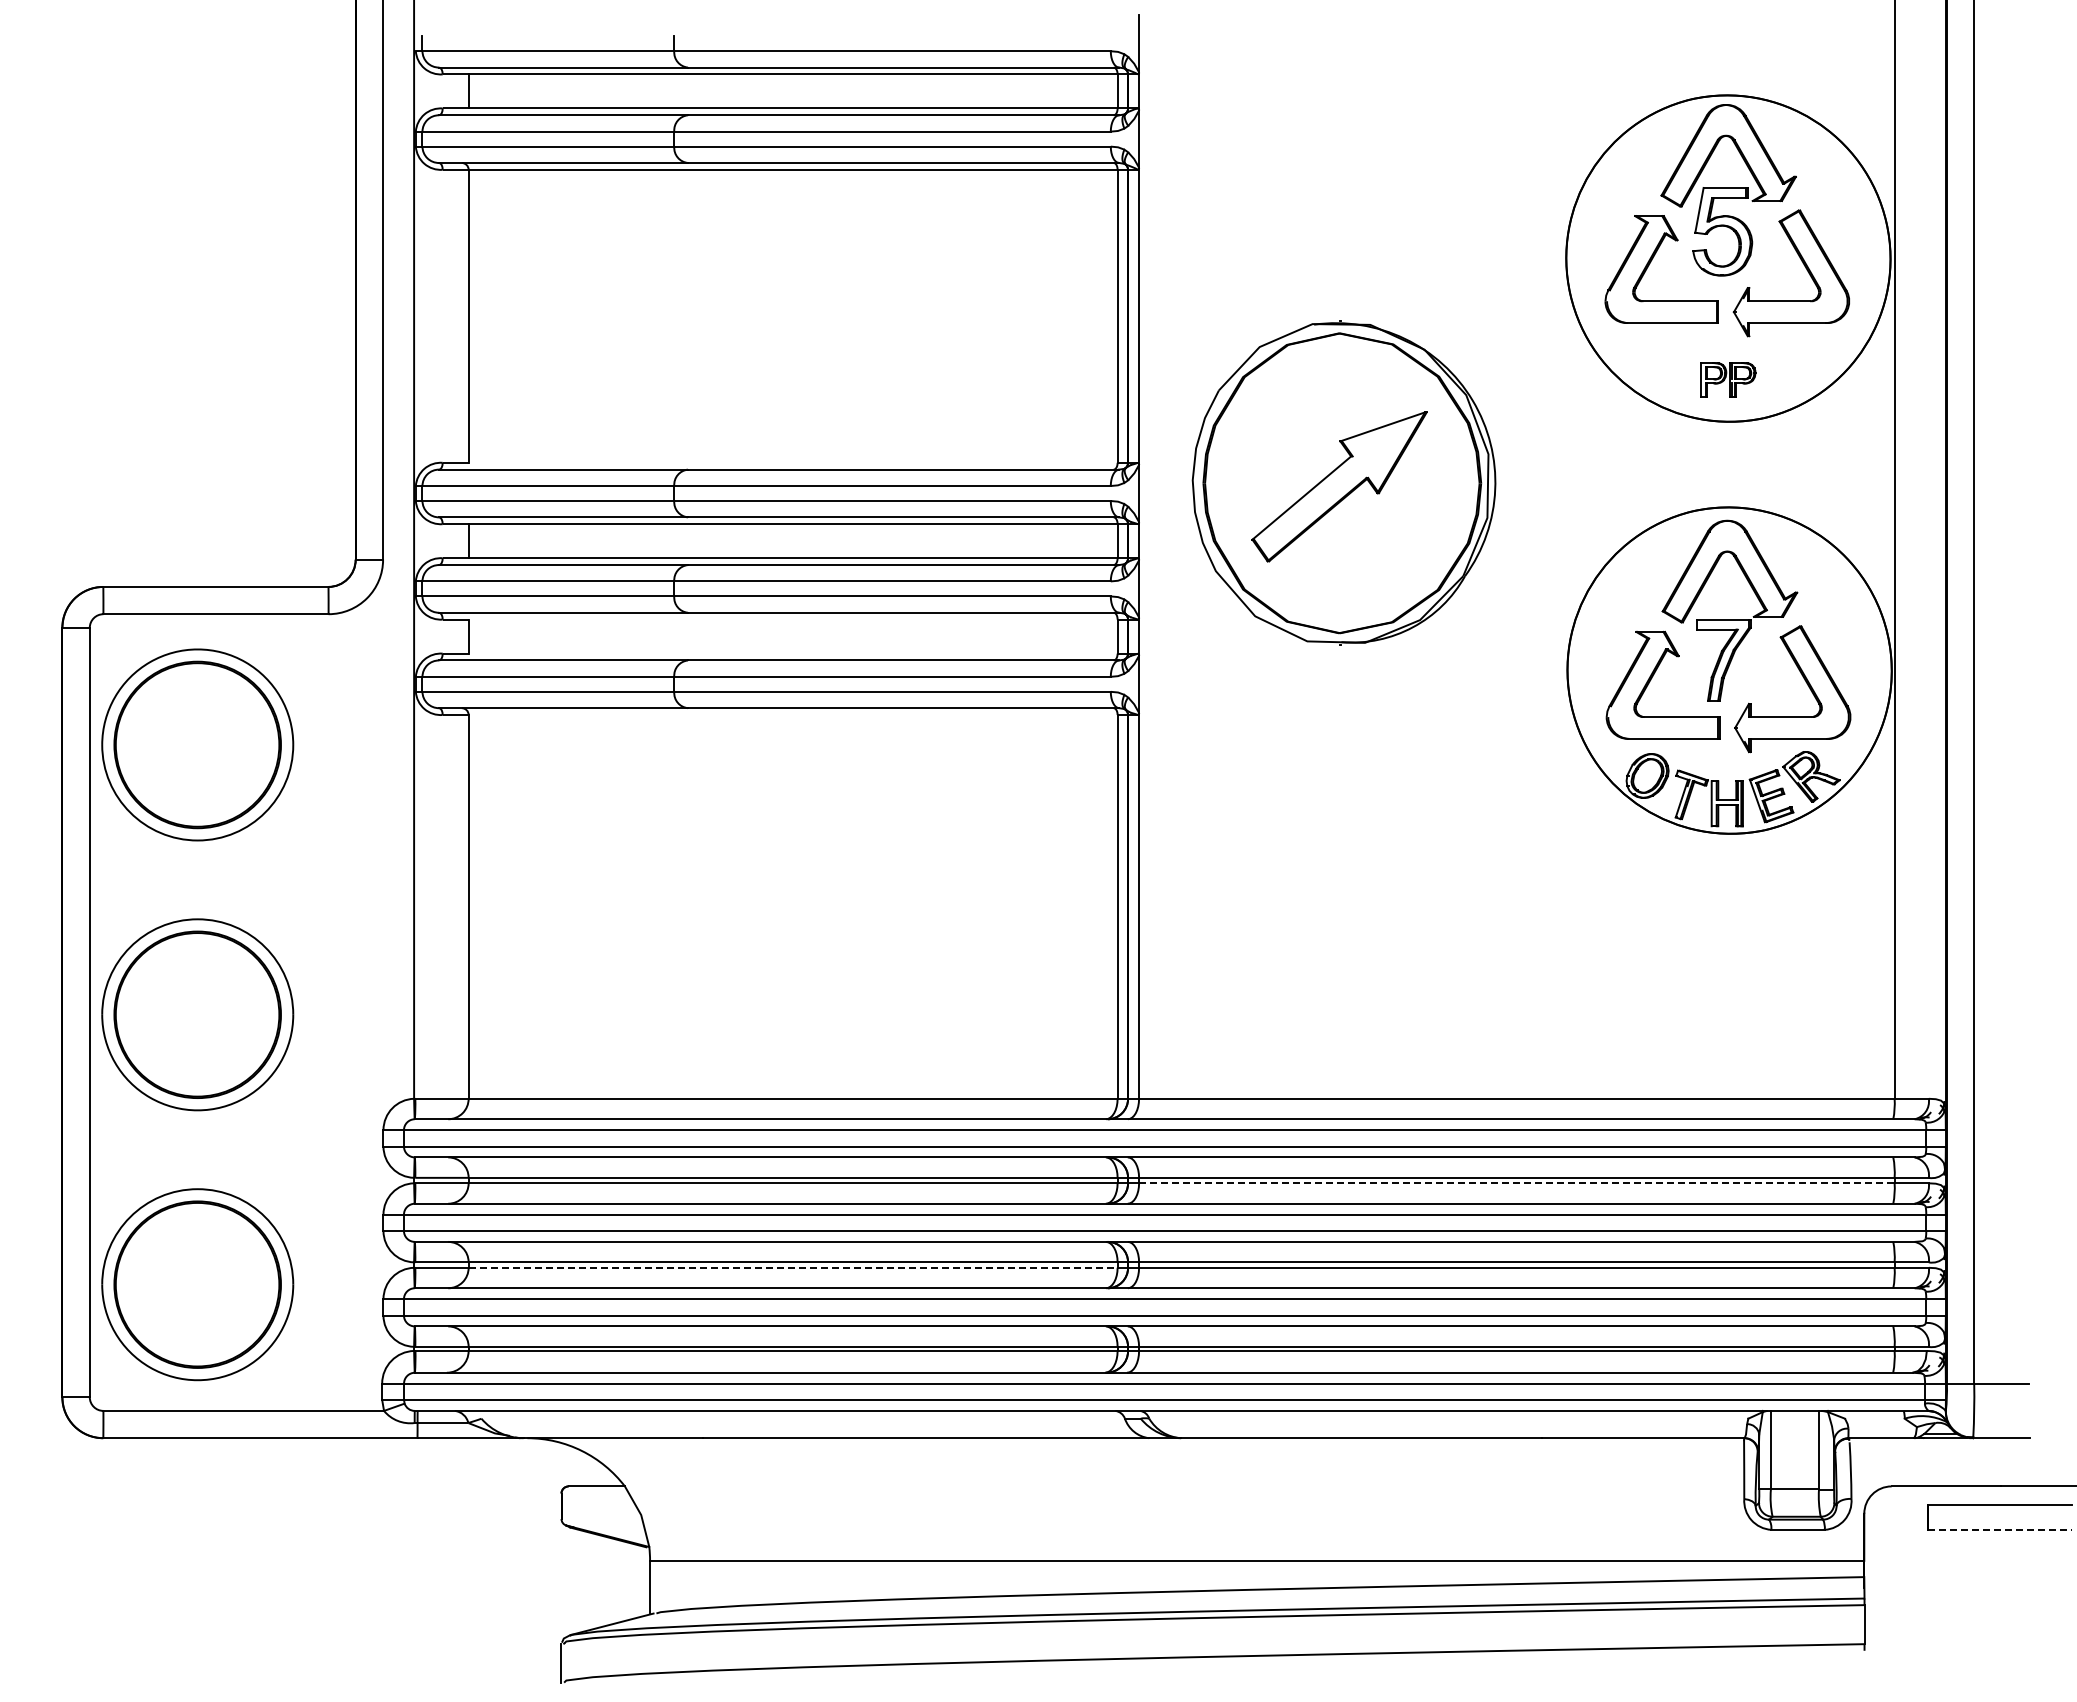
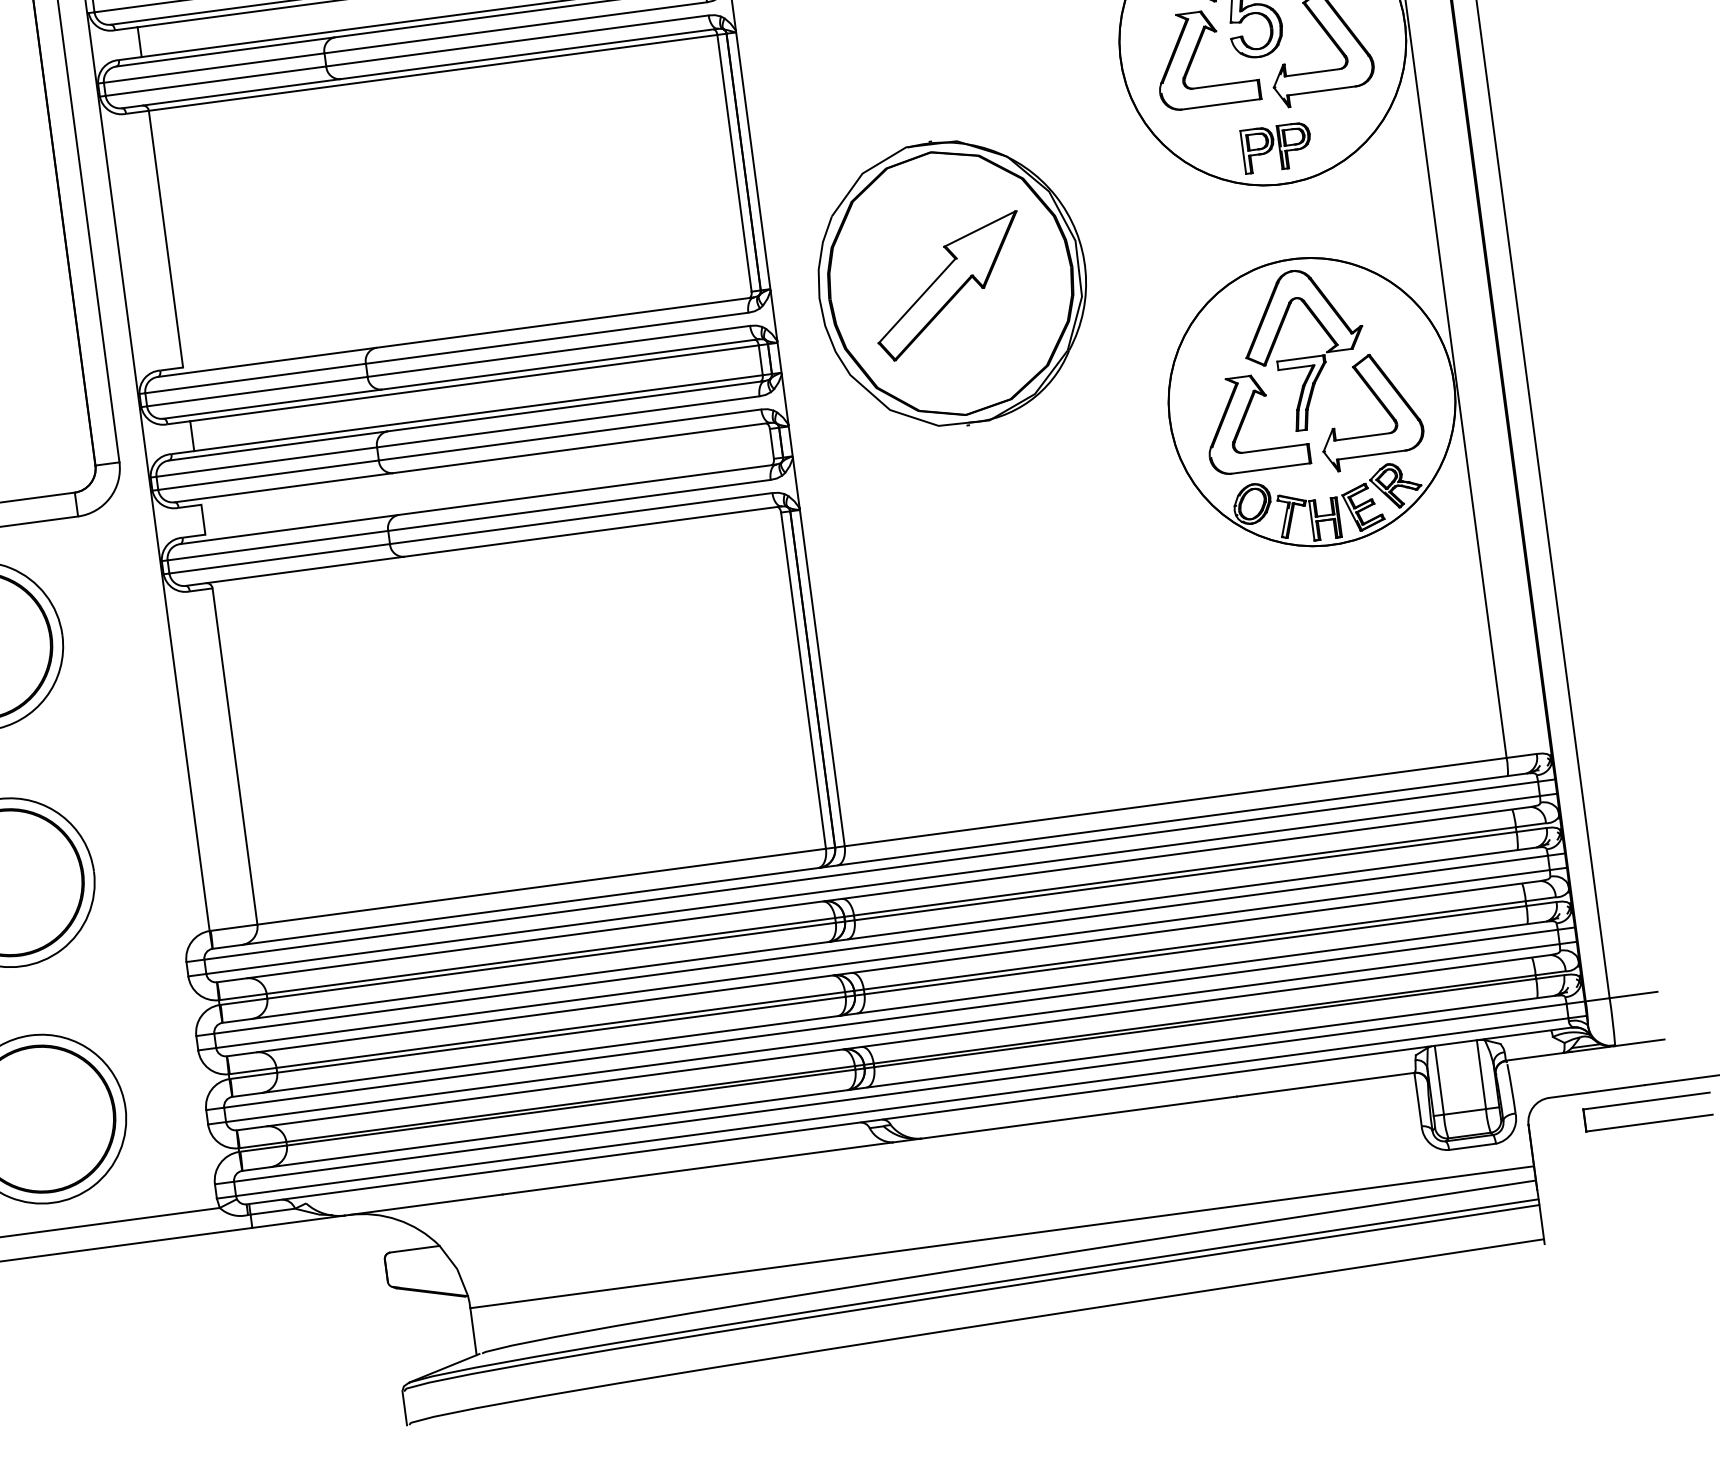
part: (1728, 379) -> (1277, 147), size x1.43
line: (1516, 1183) -> (1185, 876), dashed -> solid
line: (793, 1267) -> (561, 1034), dashed -> solid
line: (2000, 1529) -> (1649, 1122), dashed -> solid

